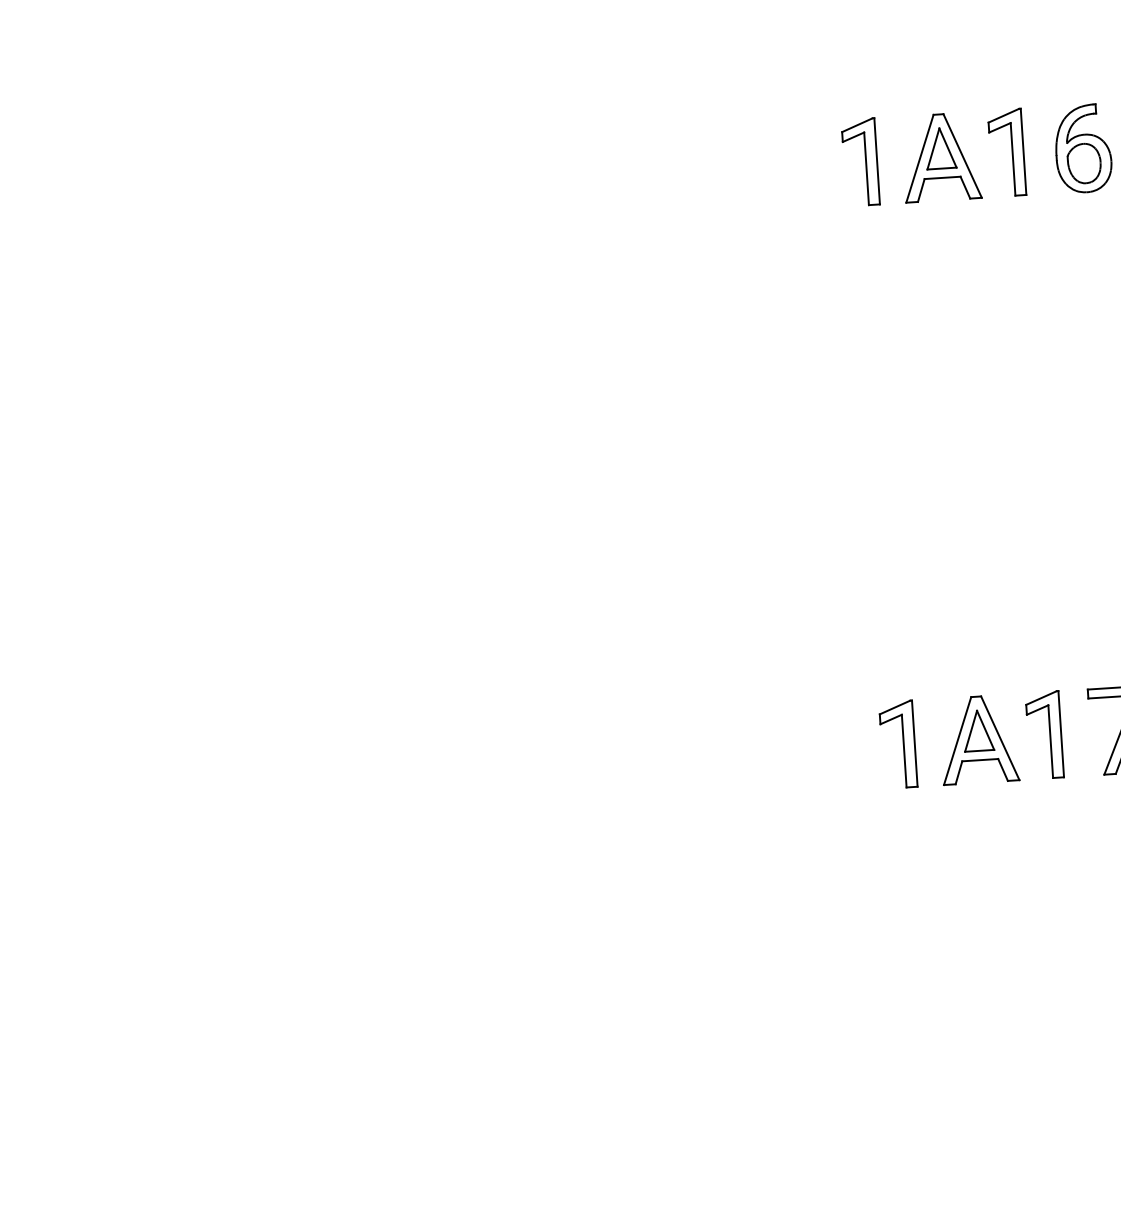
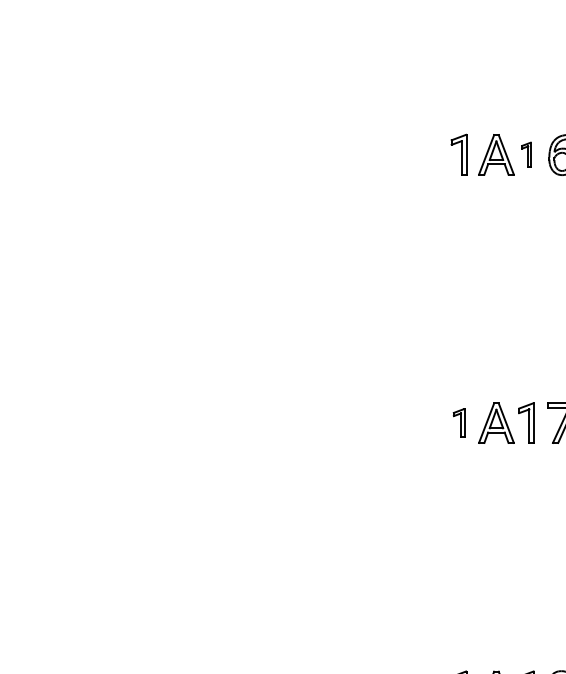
part: (1006, 152) -> (526, 154), size x0.6
part: (896, 743) -> (458, 422), size x0.7

